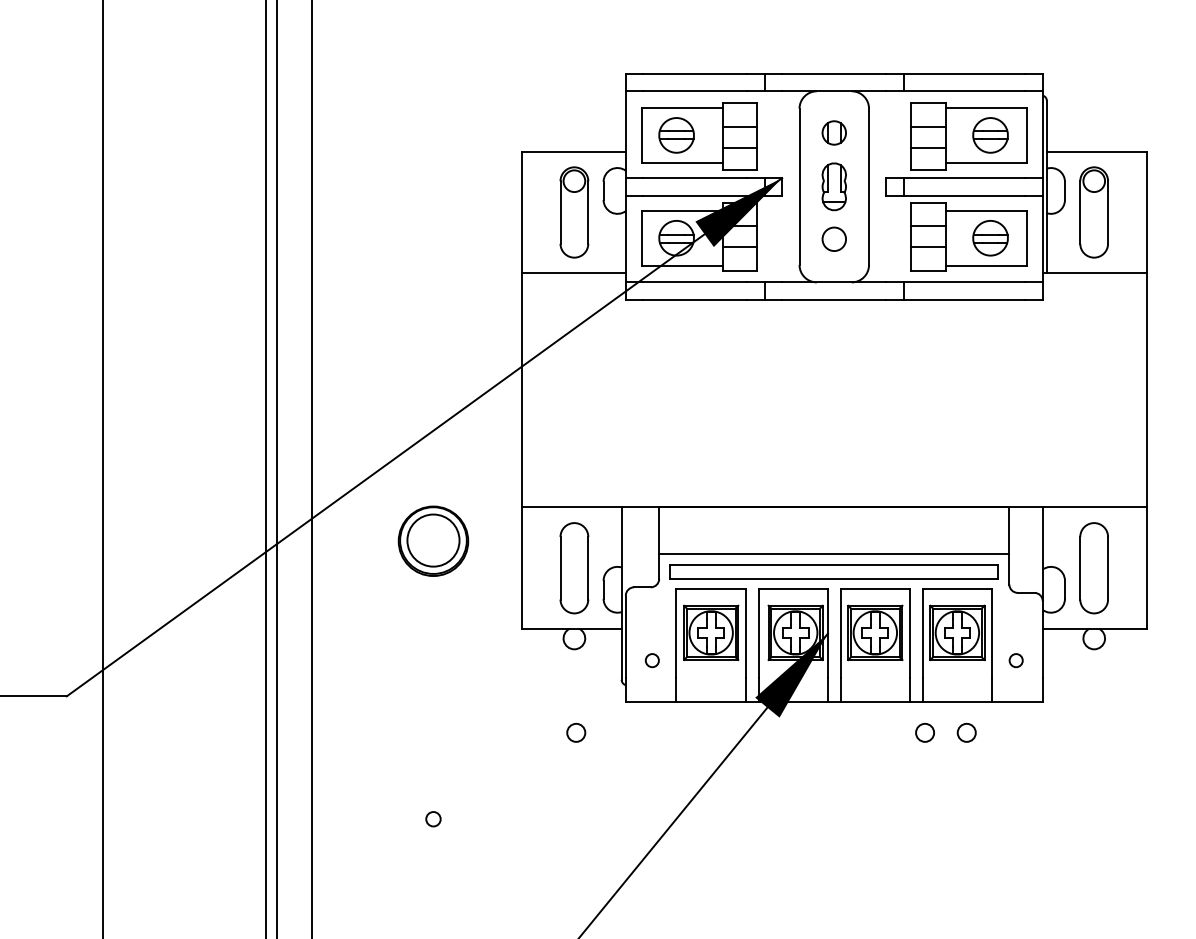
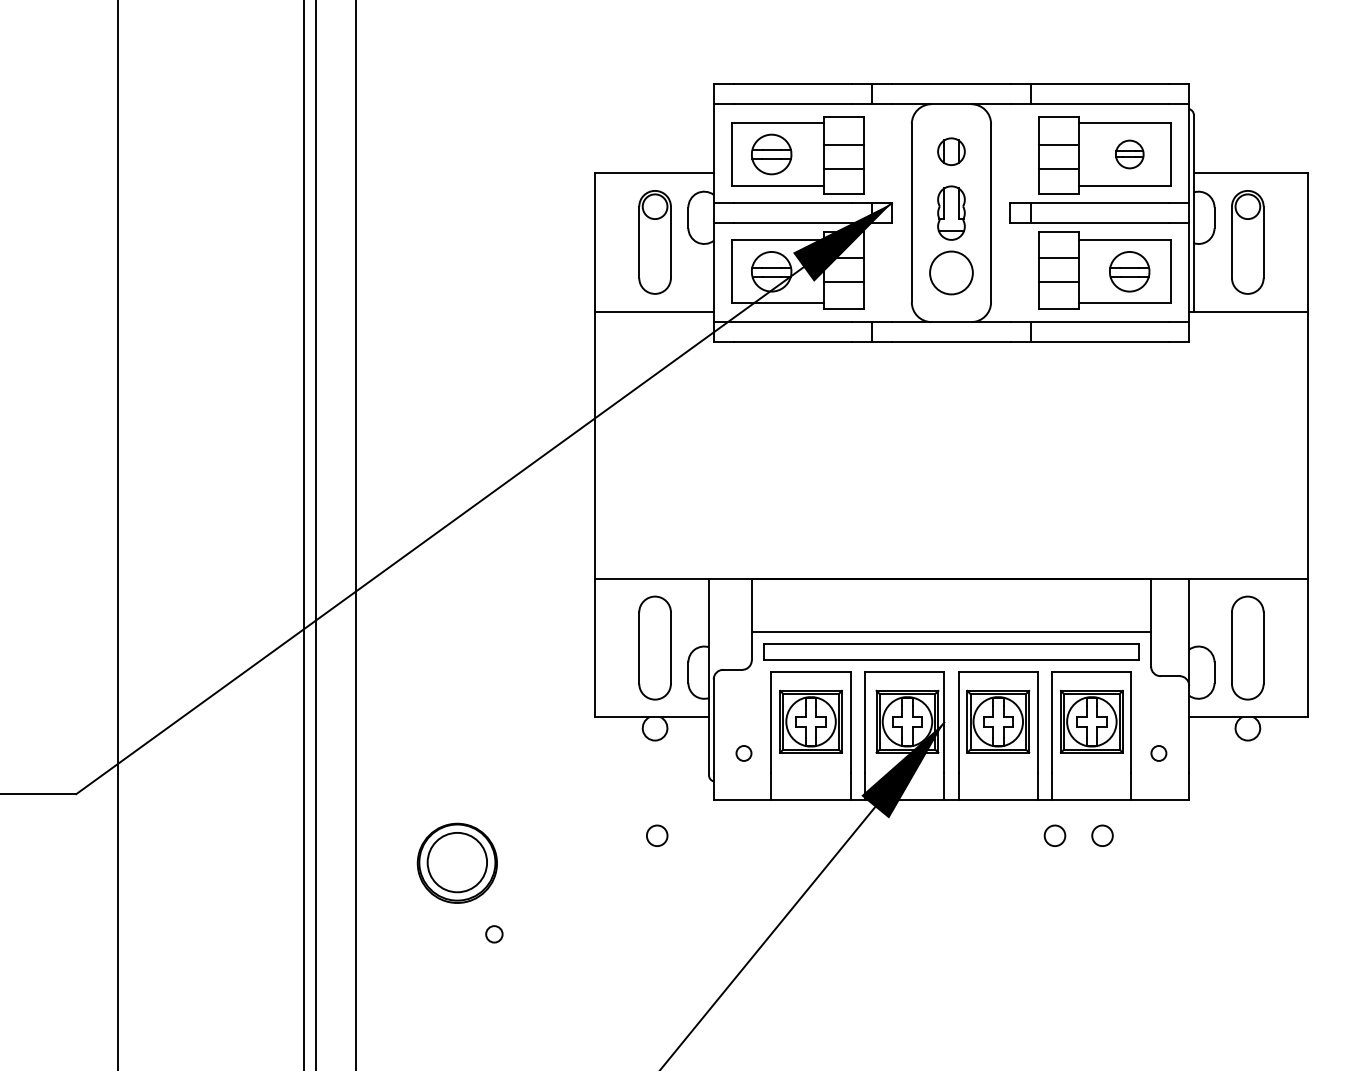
part: (990, 135) -> (1129, 154), size x0.7
circle: (834, 238) -> (951, 272), size x1.6
part: (432, 540) -> (456, 862), moved

